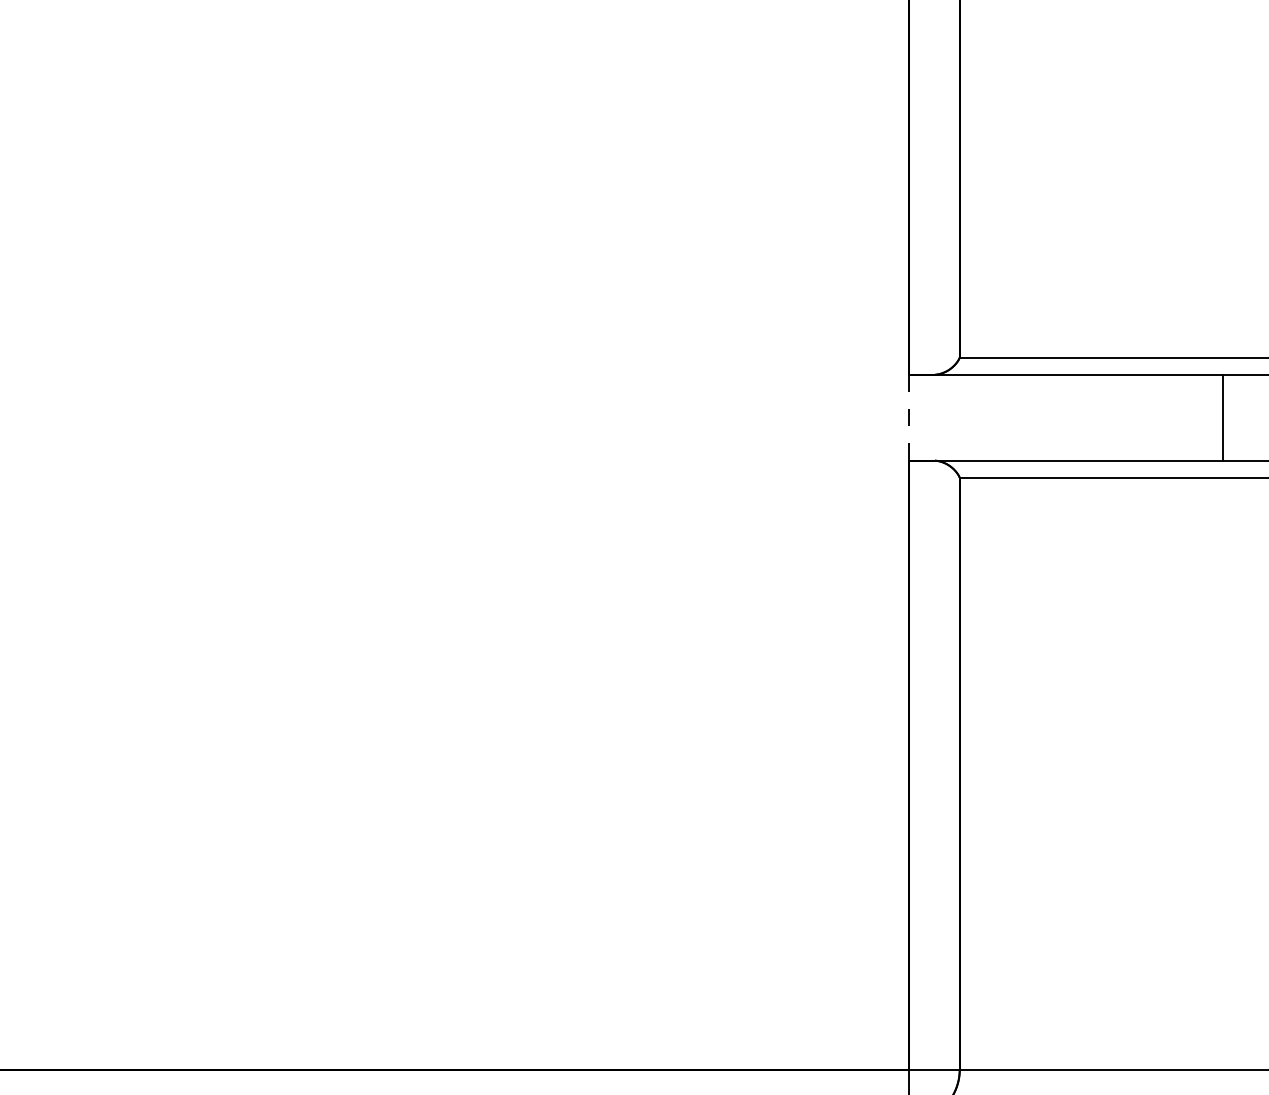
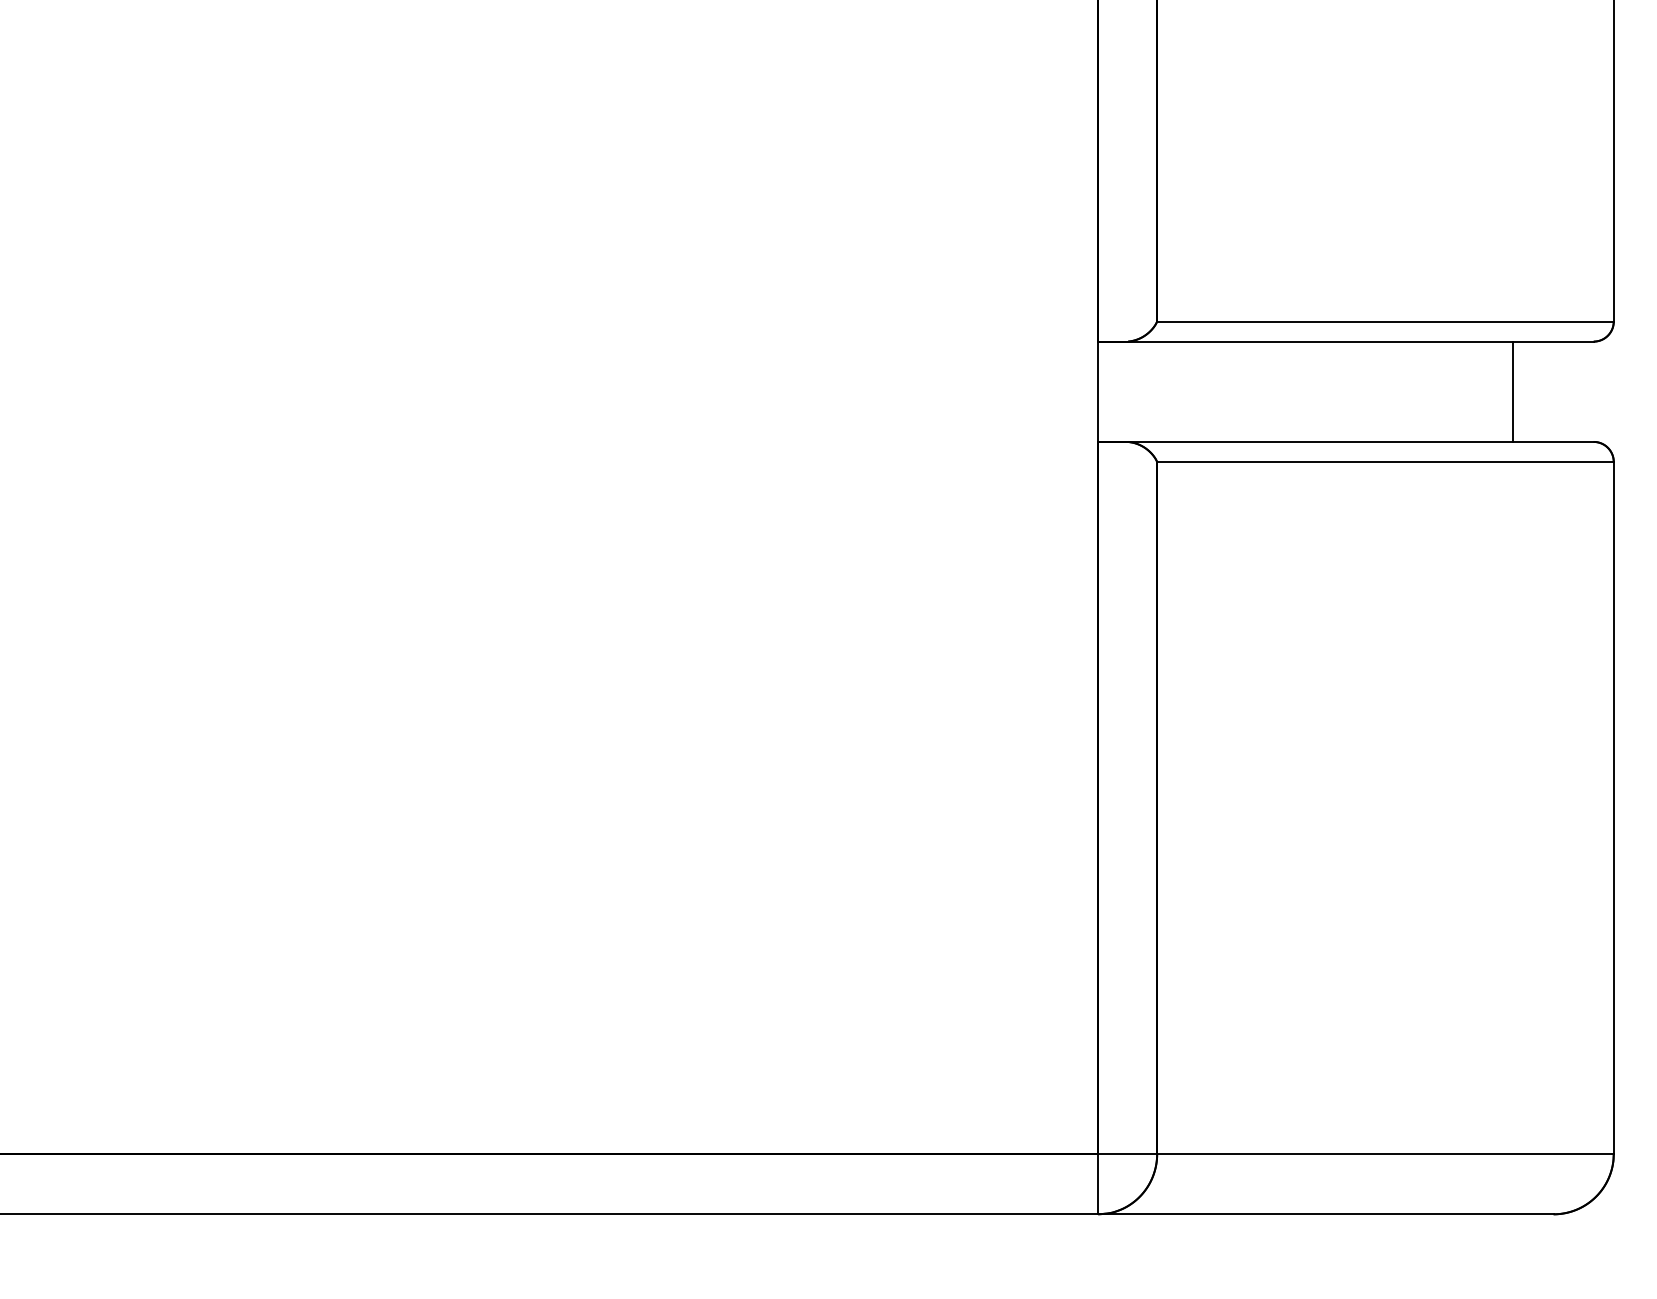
line: (909, 417) -> (1098, 391), dashed -> solid
line: (1223, 417) -> (1513, 391), moved

